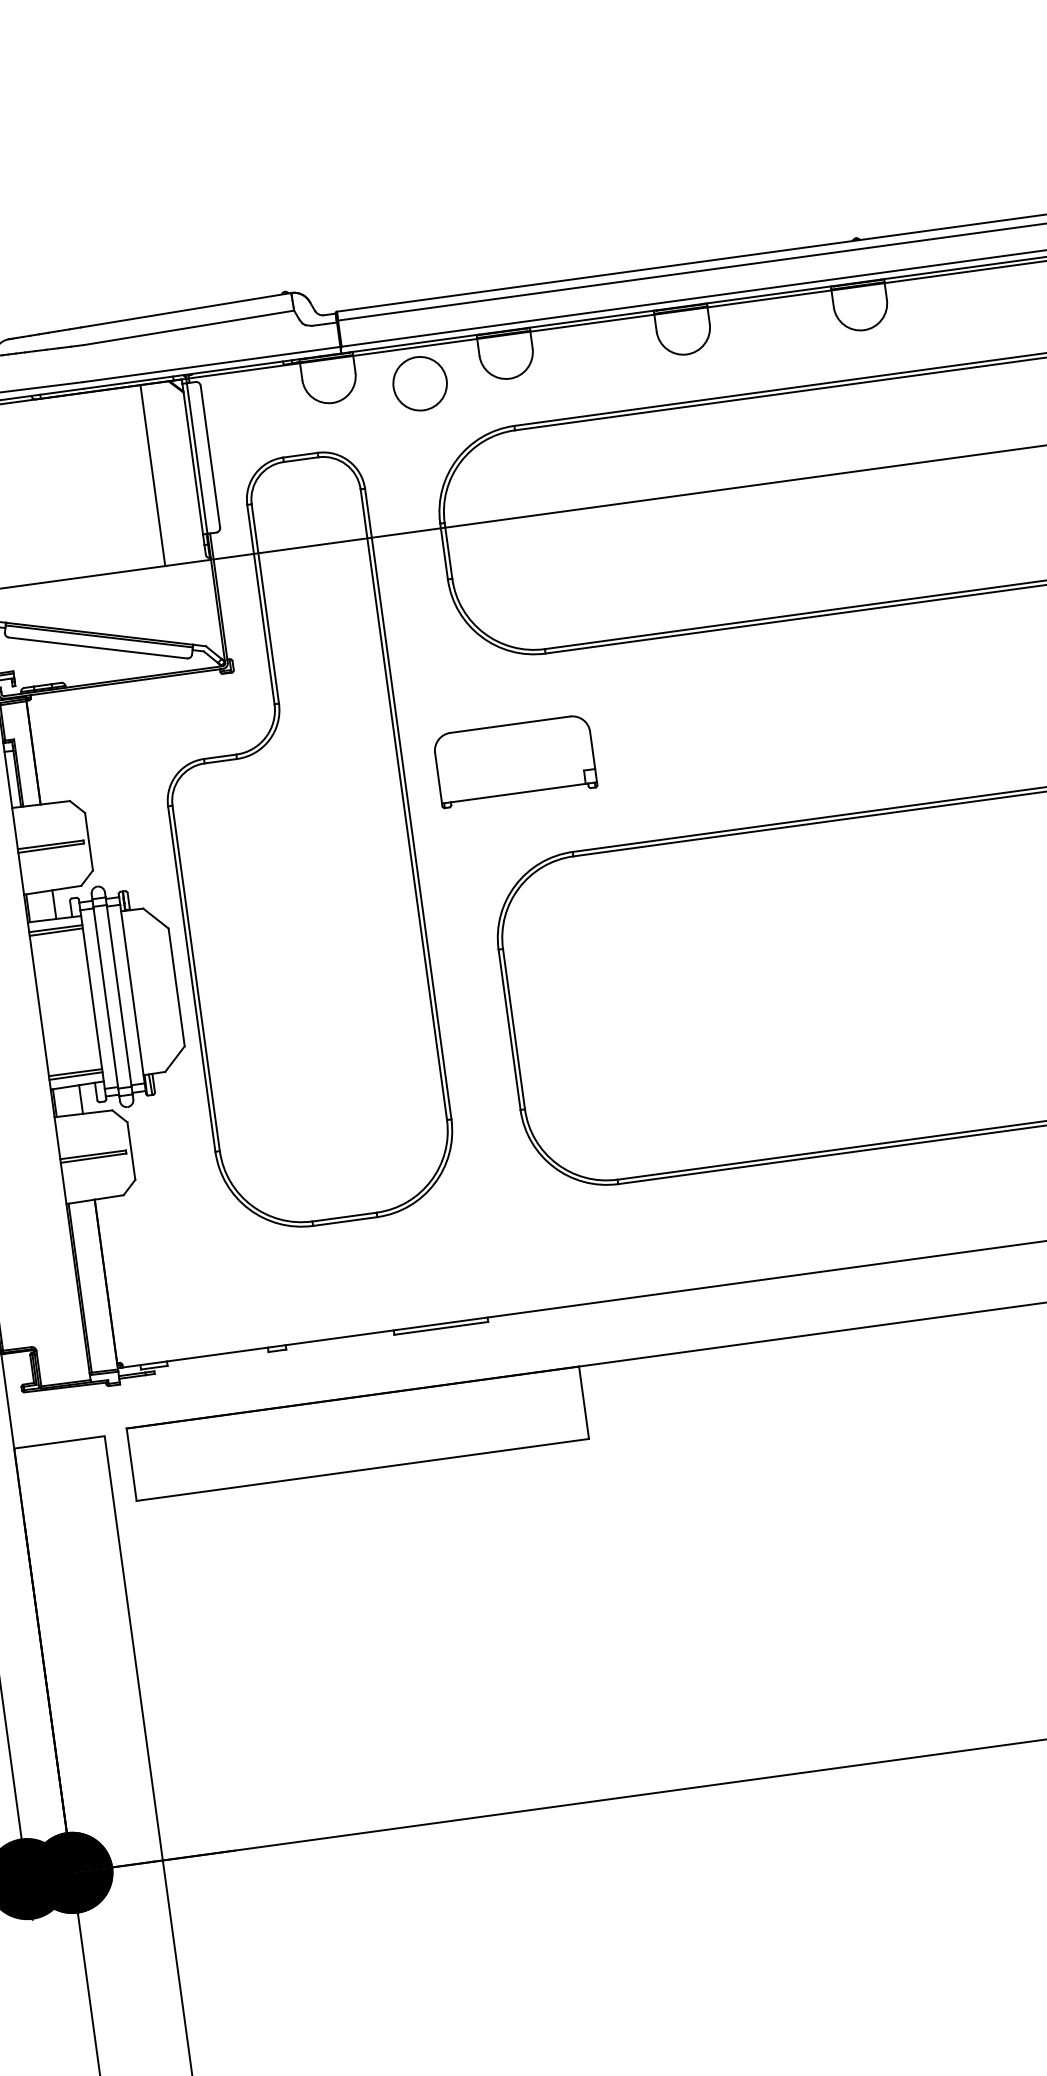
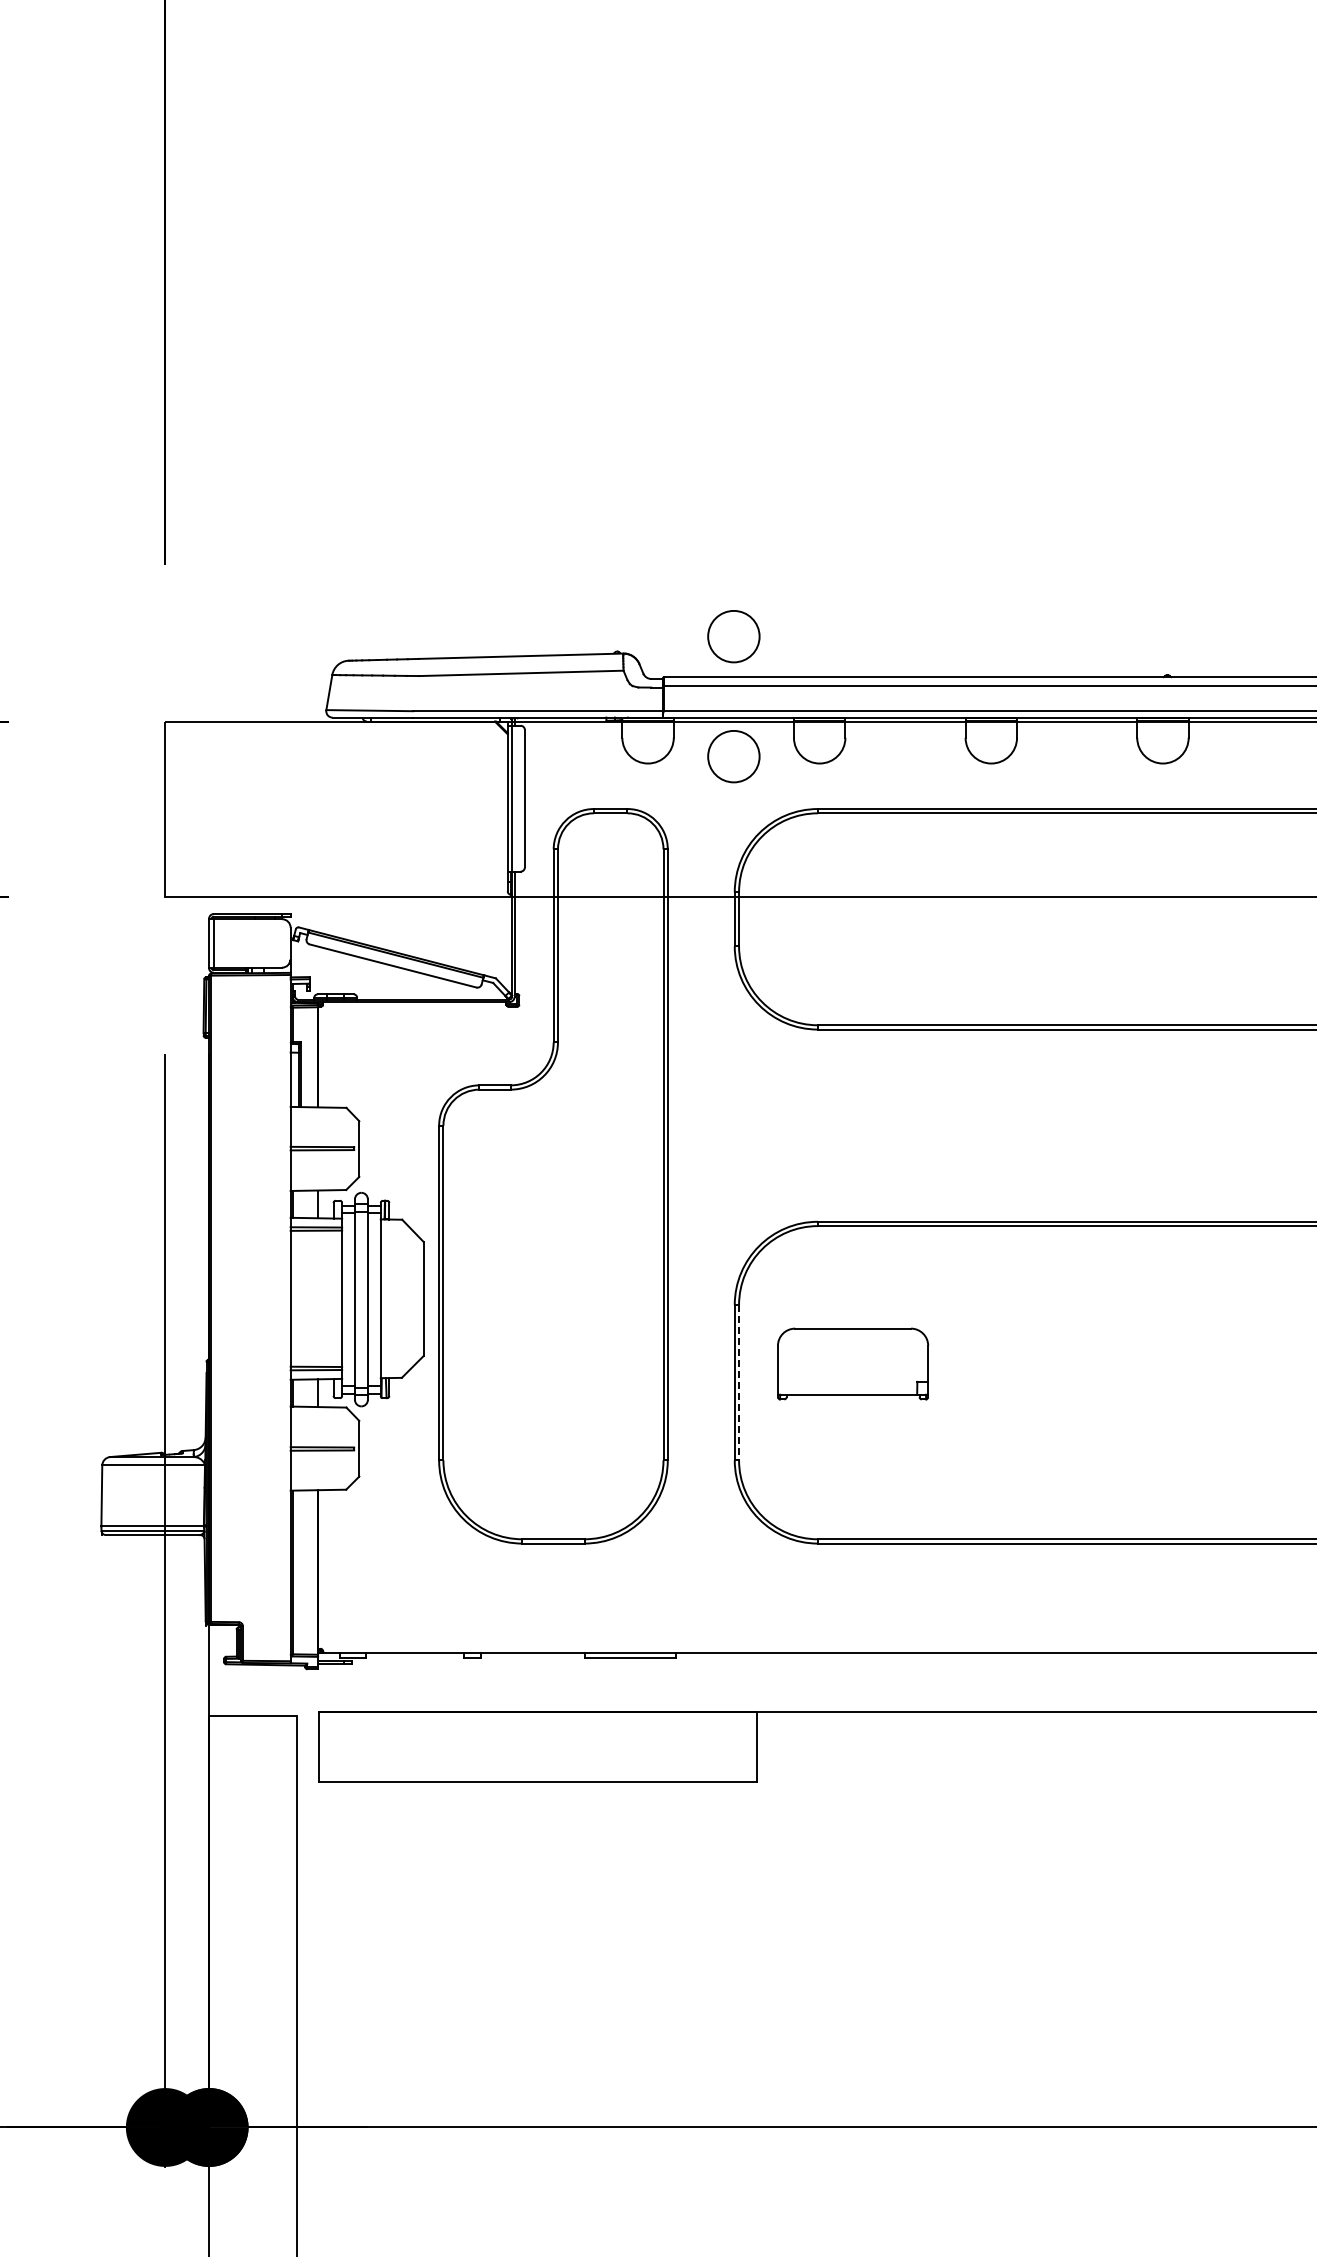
circle: (402, 259) -> (733, 636), added
line: (152, 474) -> (467, 808), removed
part: (515, 760) -> (853, 1363), moved
line: (514, 1028) -> (739, 1382), solid -> dashed

